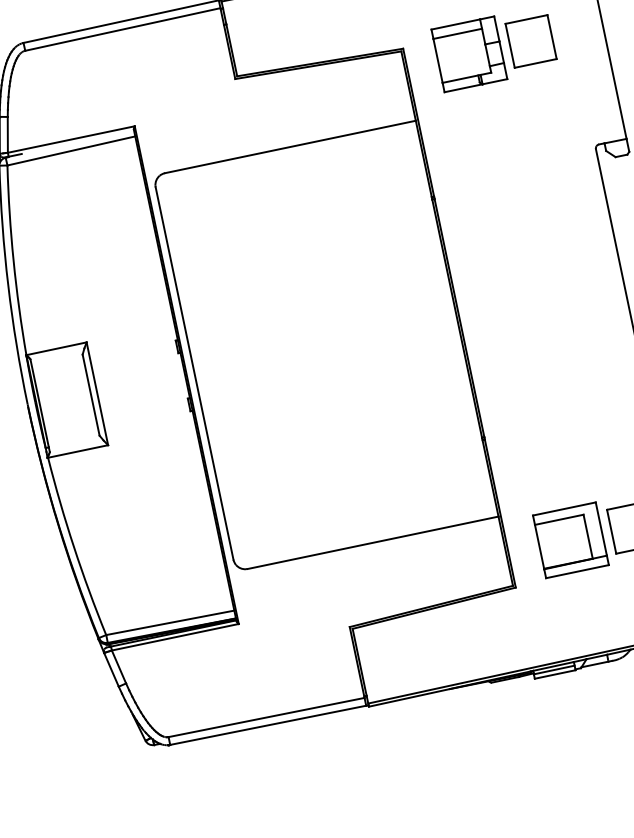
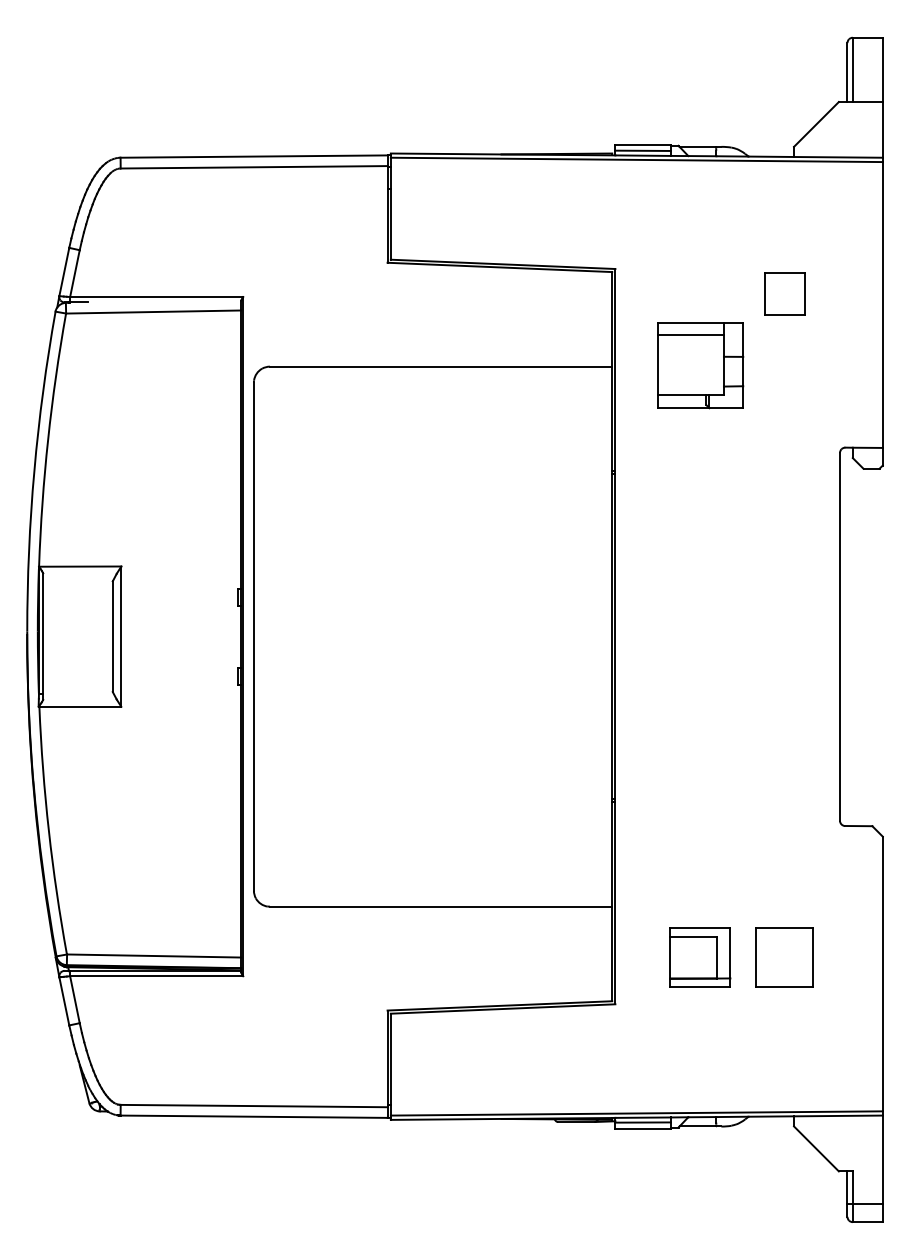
part: (530, 40) -> (784, 293), size x0.7
part: (469, 54) -> (700, 365), moved
part: (570, 540) -> (700, 957), size x0.7

